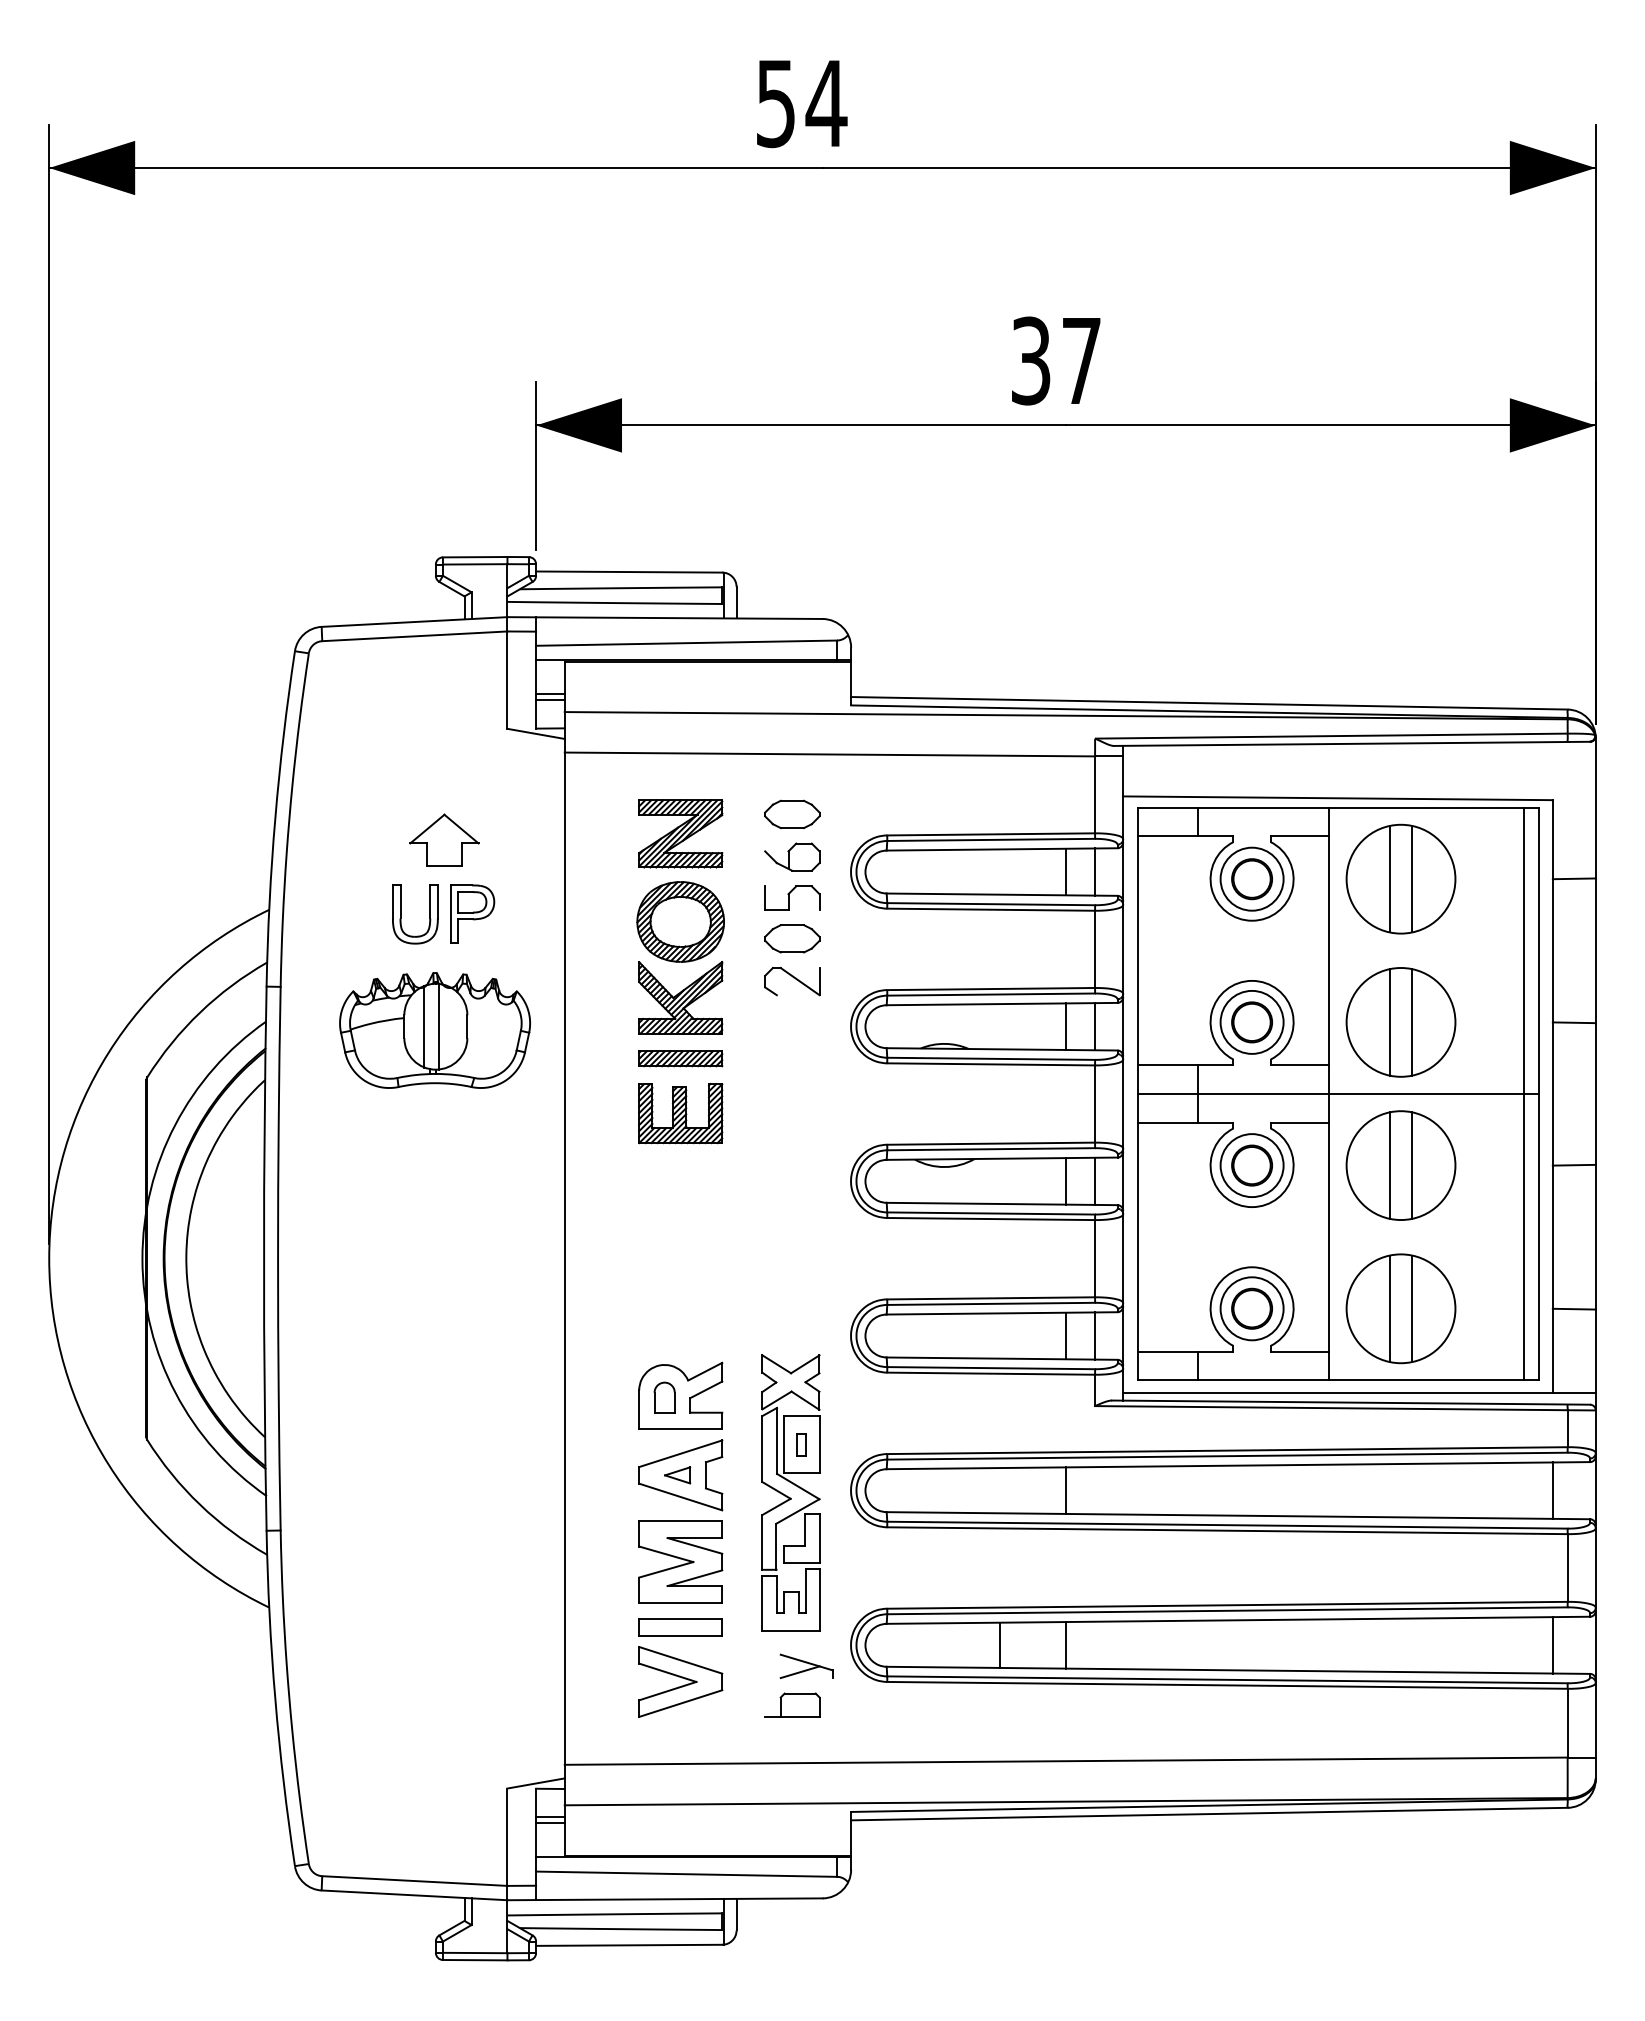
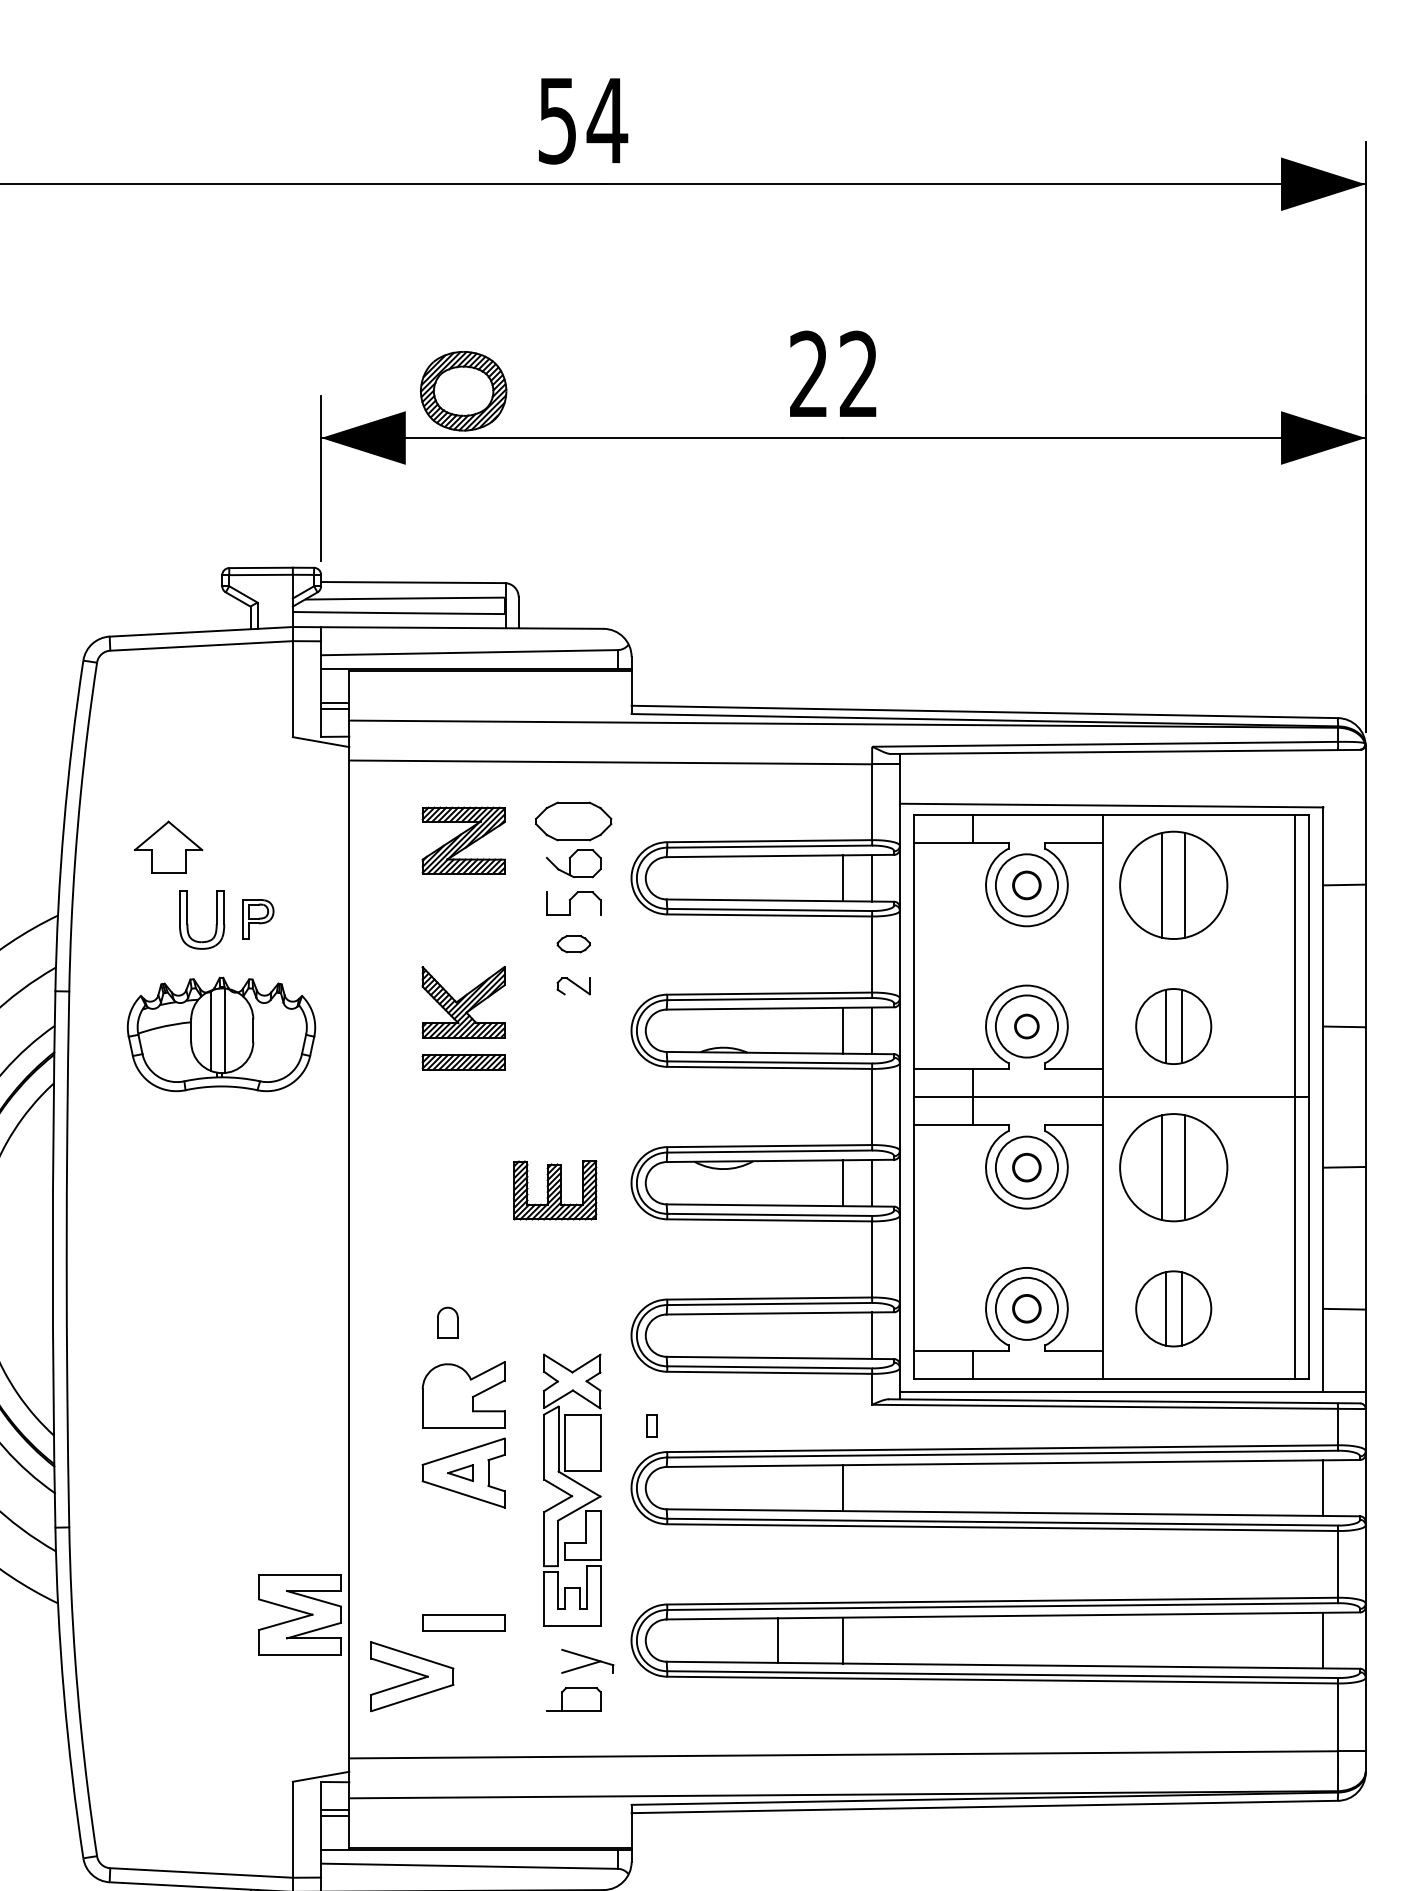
text: (1055, 360) -> (833, 374), 37 -> 22
part: (792, 814) -> (573, 821), size x1.4
part: (444, 839) -> (168, 846), moved
part: (1251, 879) -> (1026, 885), size x0.7
part: (472, 913) -> (258, 919), size x0.7
part: (680, 921) -> (463, 390), moved
part: (792, 938) -> (573, 943), size x0.6
part: (792, 981) -> (573, 986), size x0.6
circle: (1251, 1022) -> (1026, 1026), size x0.6
part: (1400, 1022) -> (1173, 1026), size x0.7
part: (680, 1113) -> (555, 1190), moved
circle: (1251, 1165) -> (1026, 1167), size x0.7
part: (1251, 1308) -> (1026, 1308), size x0.7
part: (1400, 1308) -> (1173, 1308), size x0.7
line: (1065, 1335) -> (842, 1335), removed
part: (664, 1397) -> (447, 1322), moved
part: (801, 1444) -> (651, 1425), moved
part: (680, 1561) -> (299, 1614), moved
part: (680, 1681) -> (412, 1676), moved

